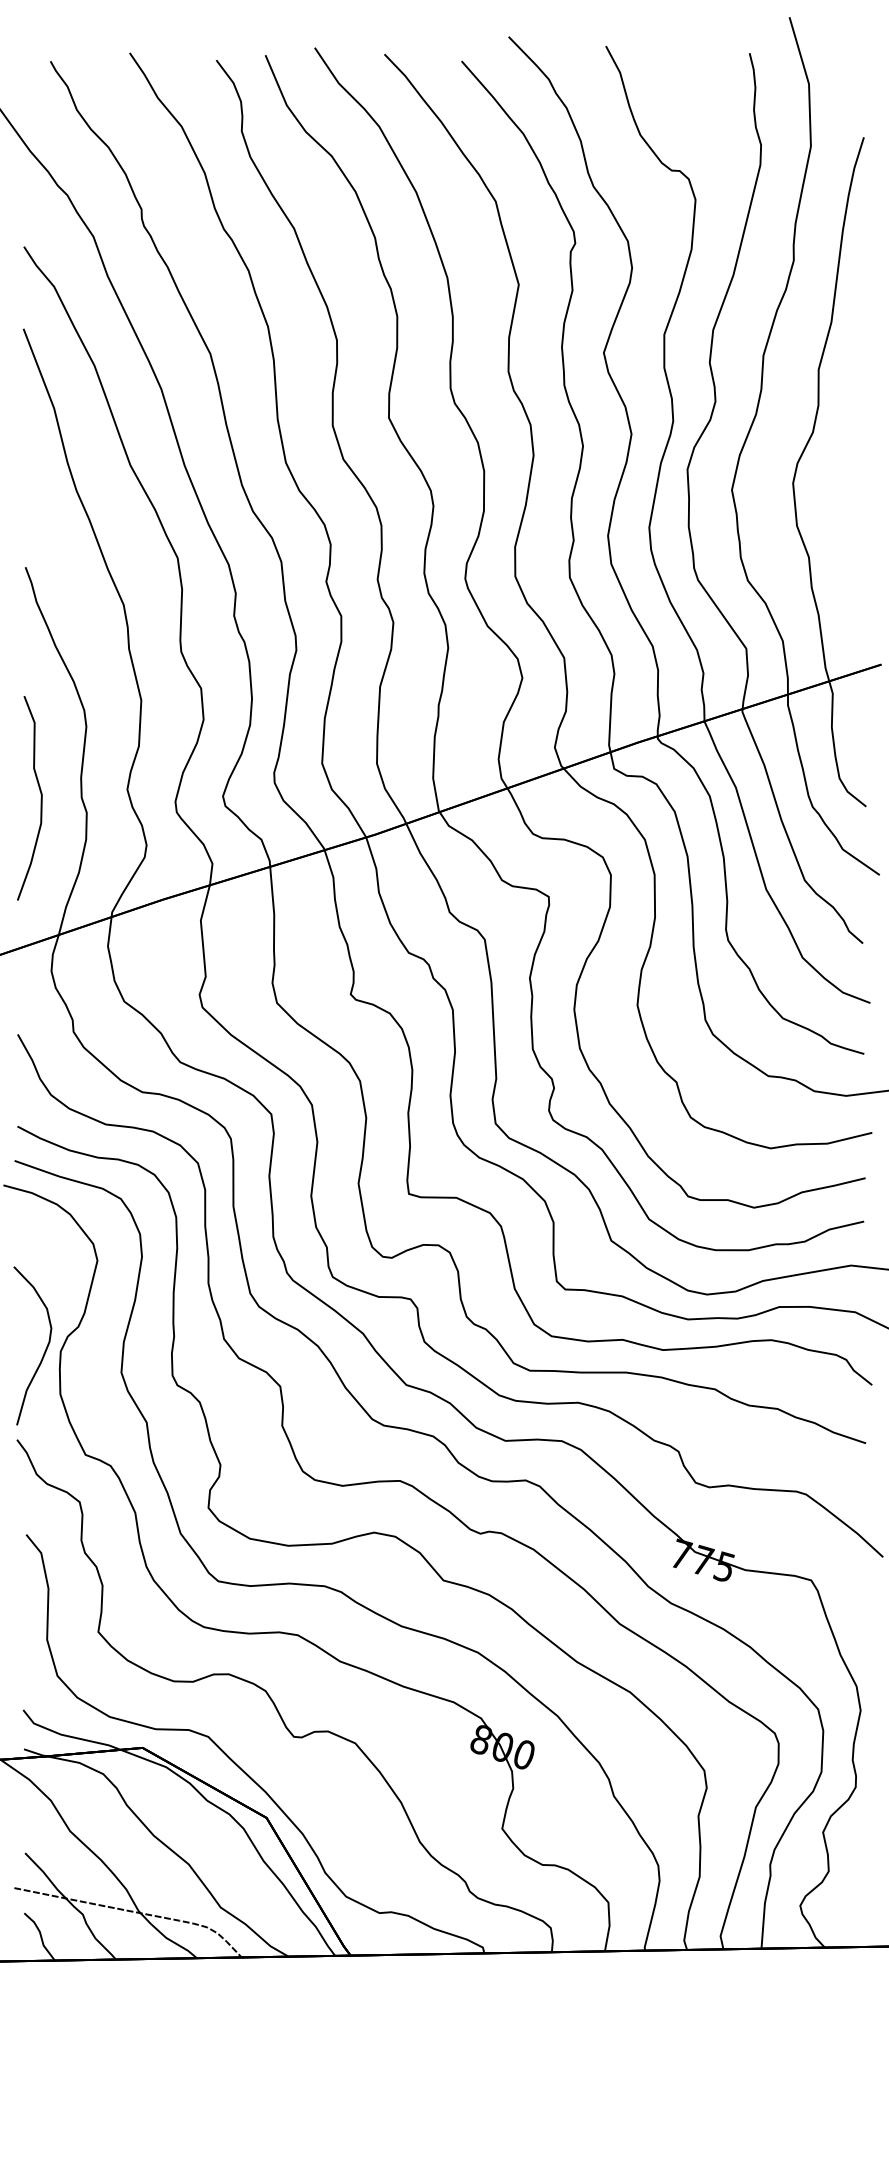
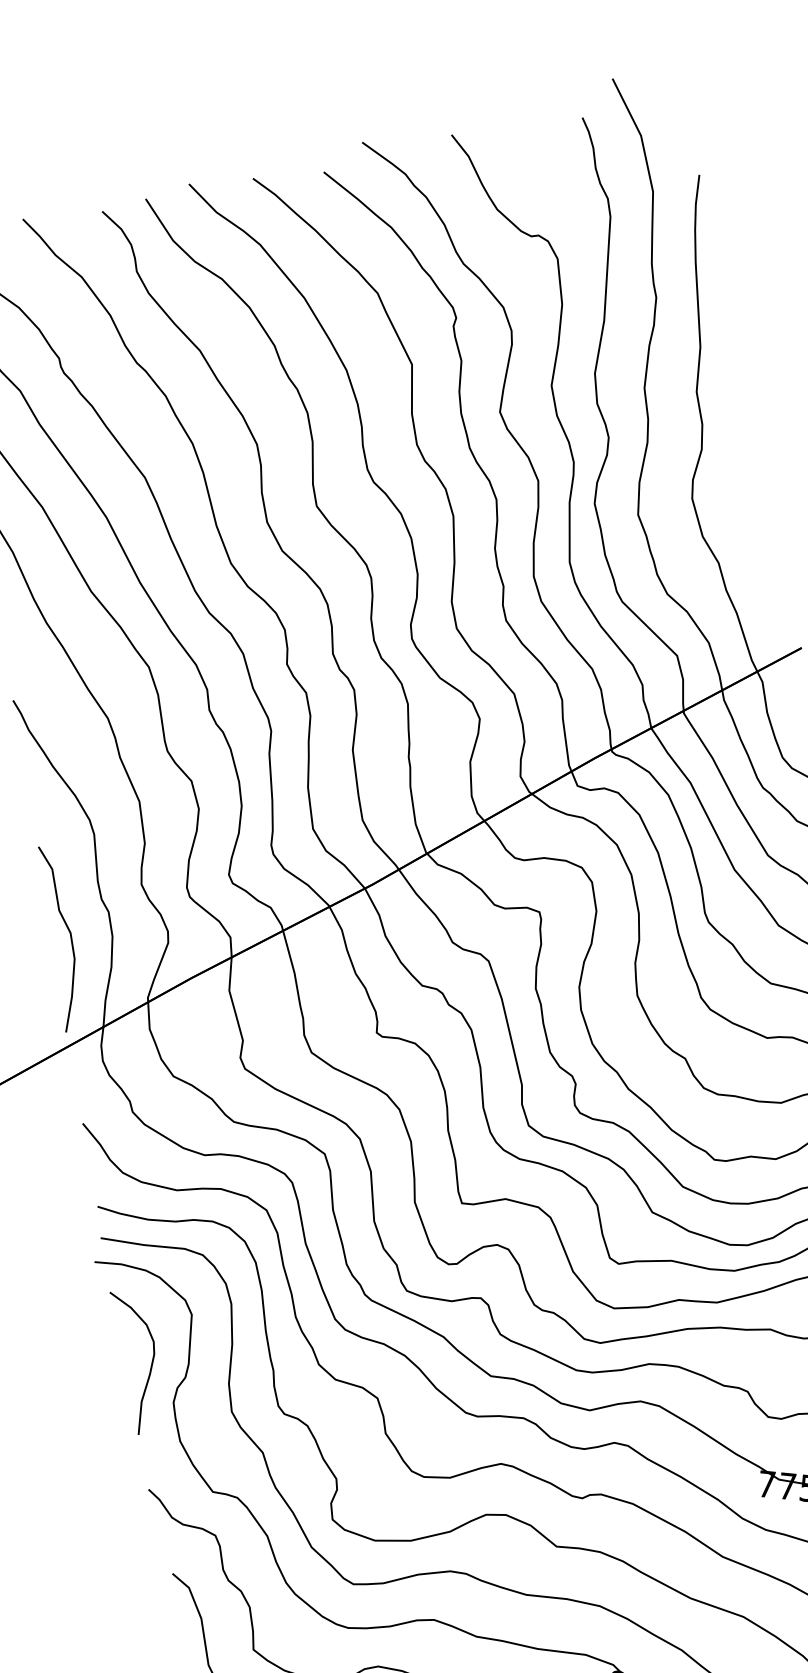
curve: (40, 798) -> (69, 936), moved
curve: (45, 1348) -> (151, 1360), moved

